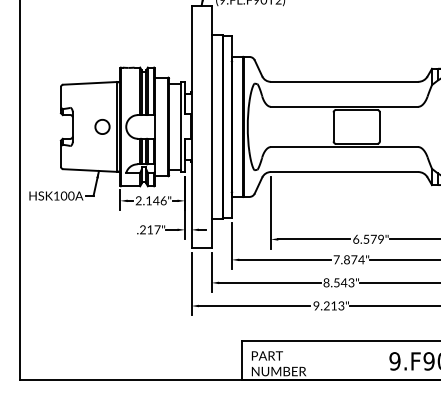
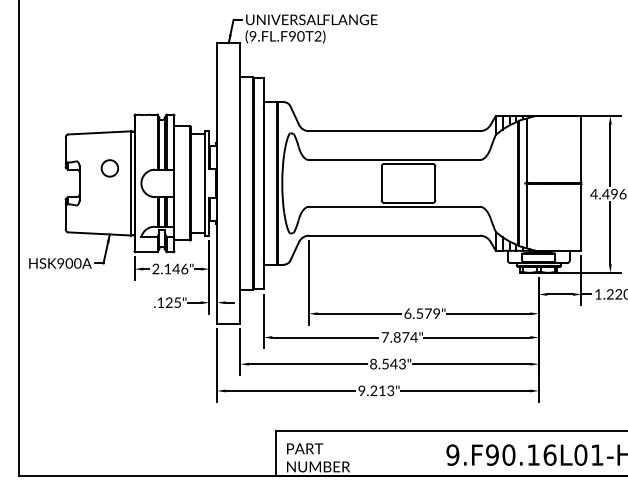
part: (102, 127) -> (109, 168), moved
text: (56, 196) -> (60, 263), HSK100A -> HSK900A
text: (150, 229) -> (169, 302), .217" -> .125"

